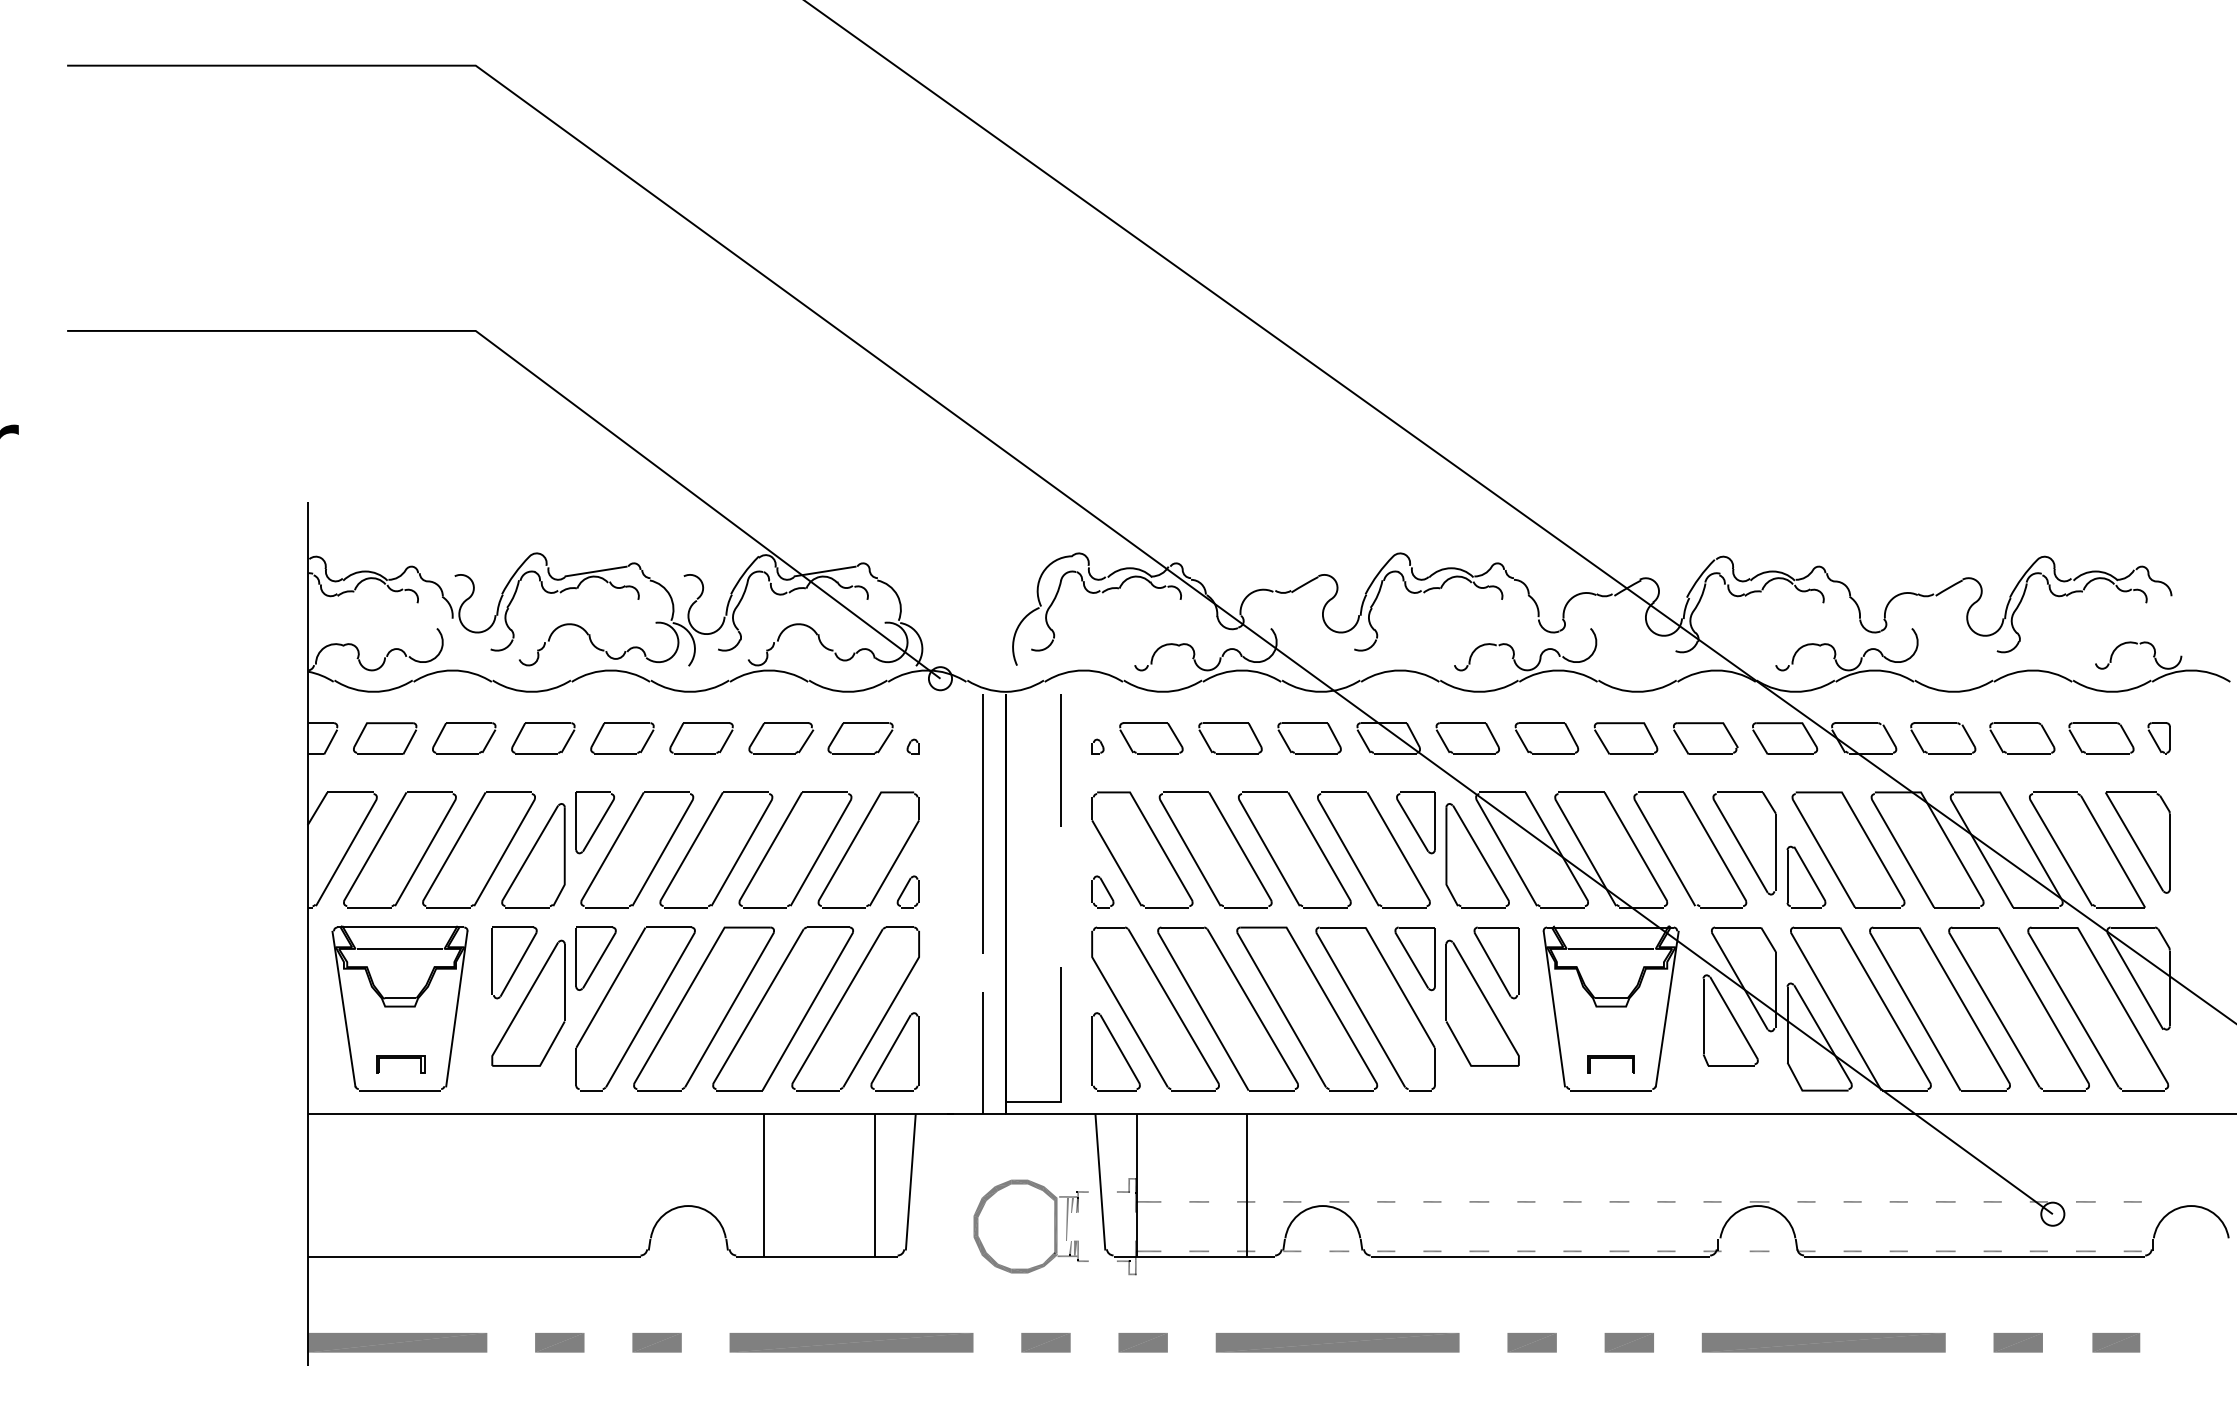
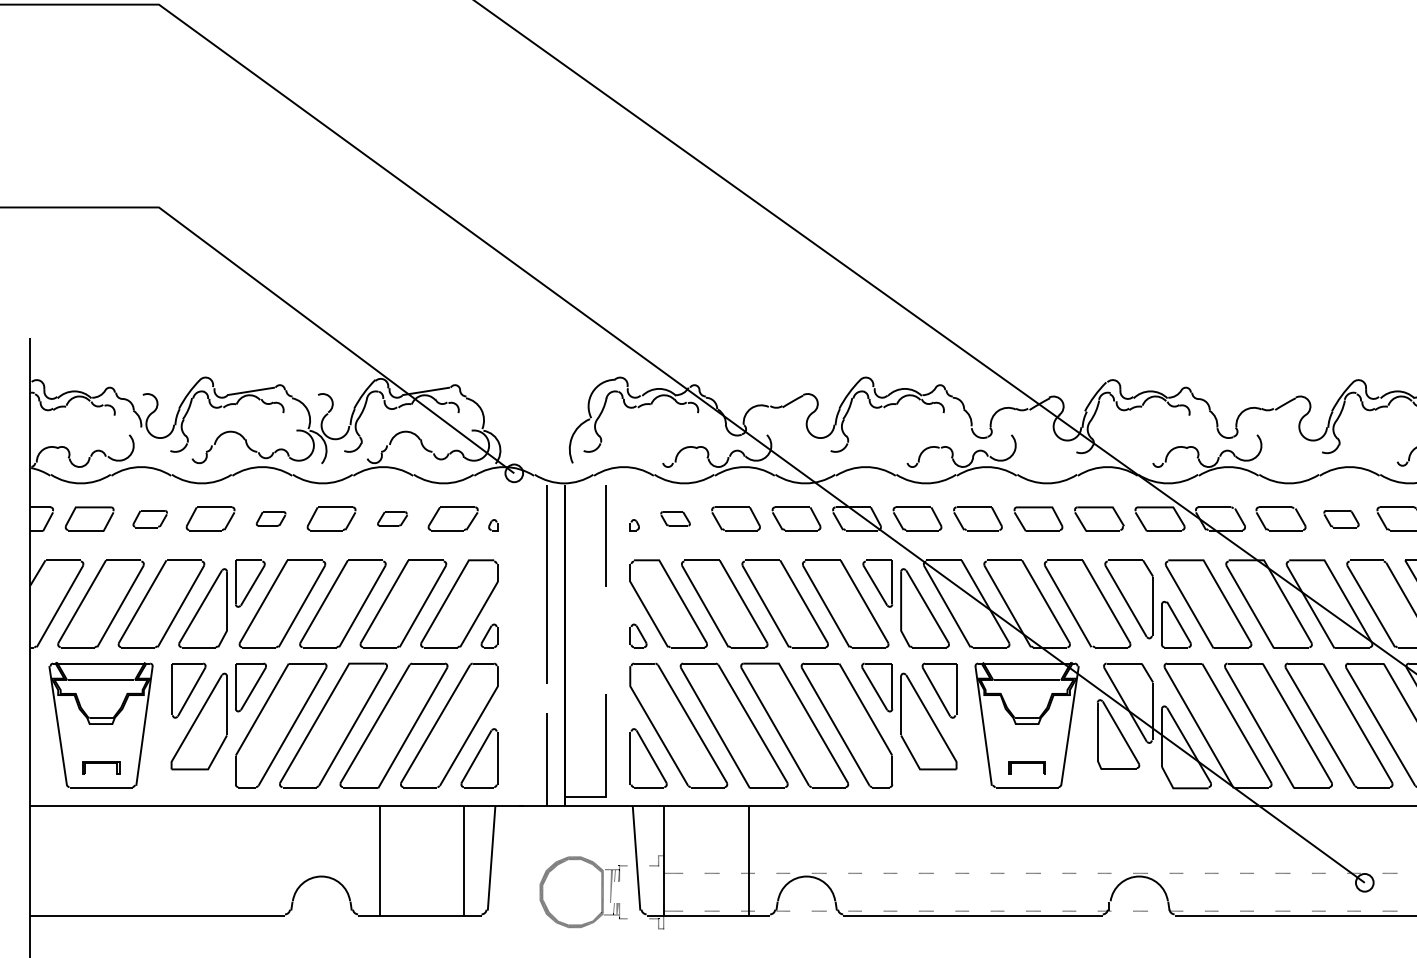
part: (464, 738) -> (150, 519), size x0.7
part: (622, 738) -> (271, 519), size x0.6
part: (781, 738) -> (392, 519), size x0.6
part: (1151, 738) -> (675, 519), size x0.6
part: (2022, 738) -> (1341, 519), size x0.7

